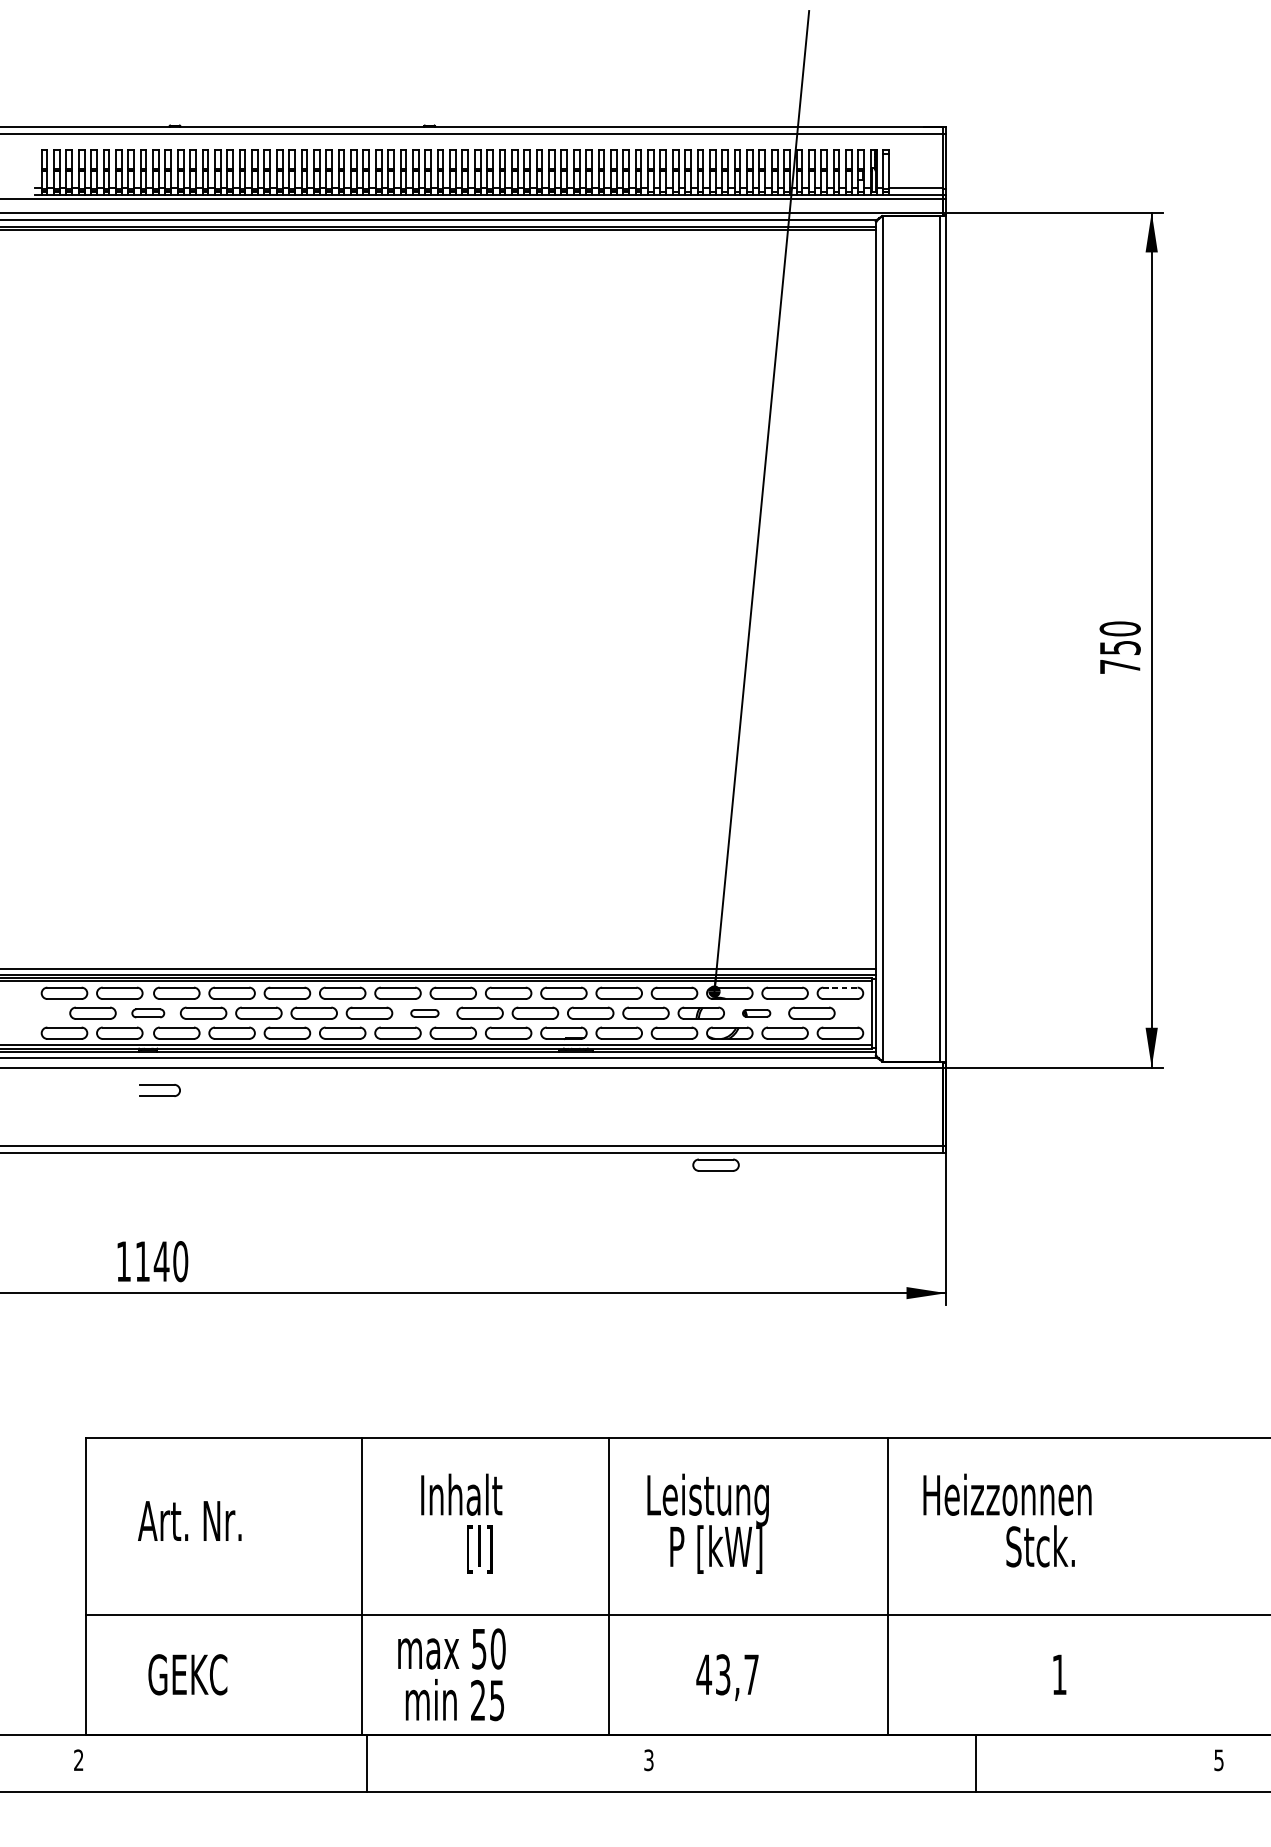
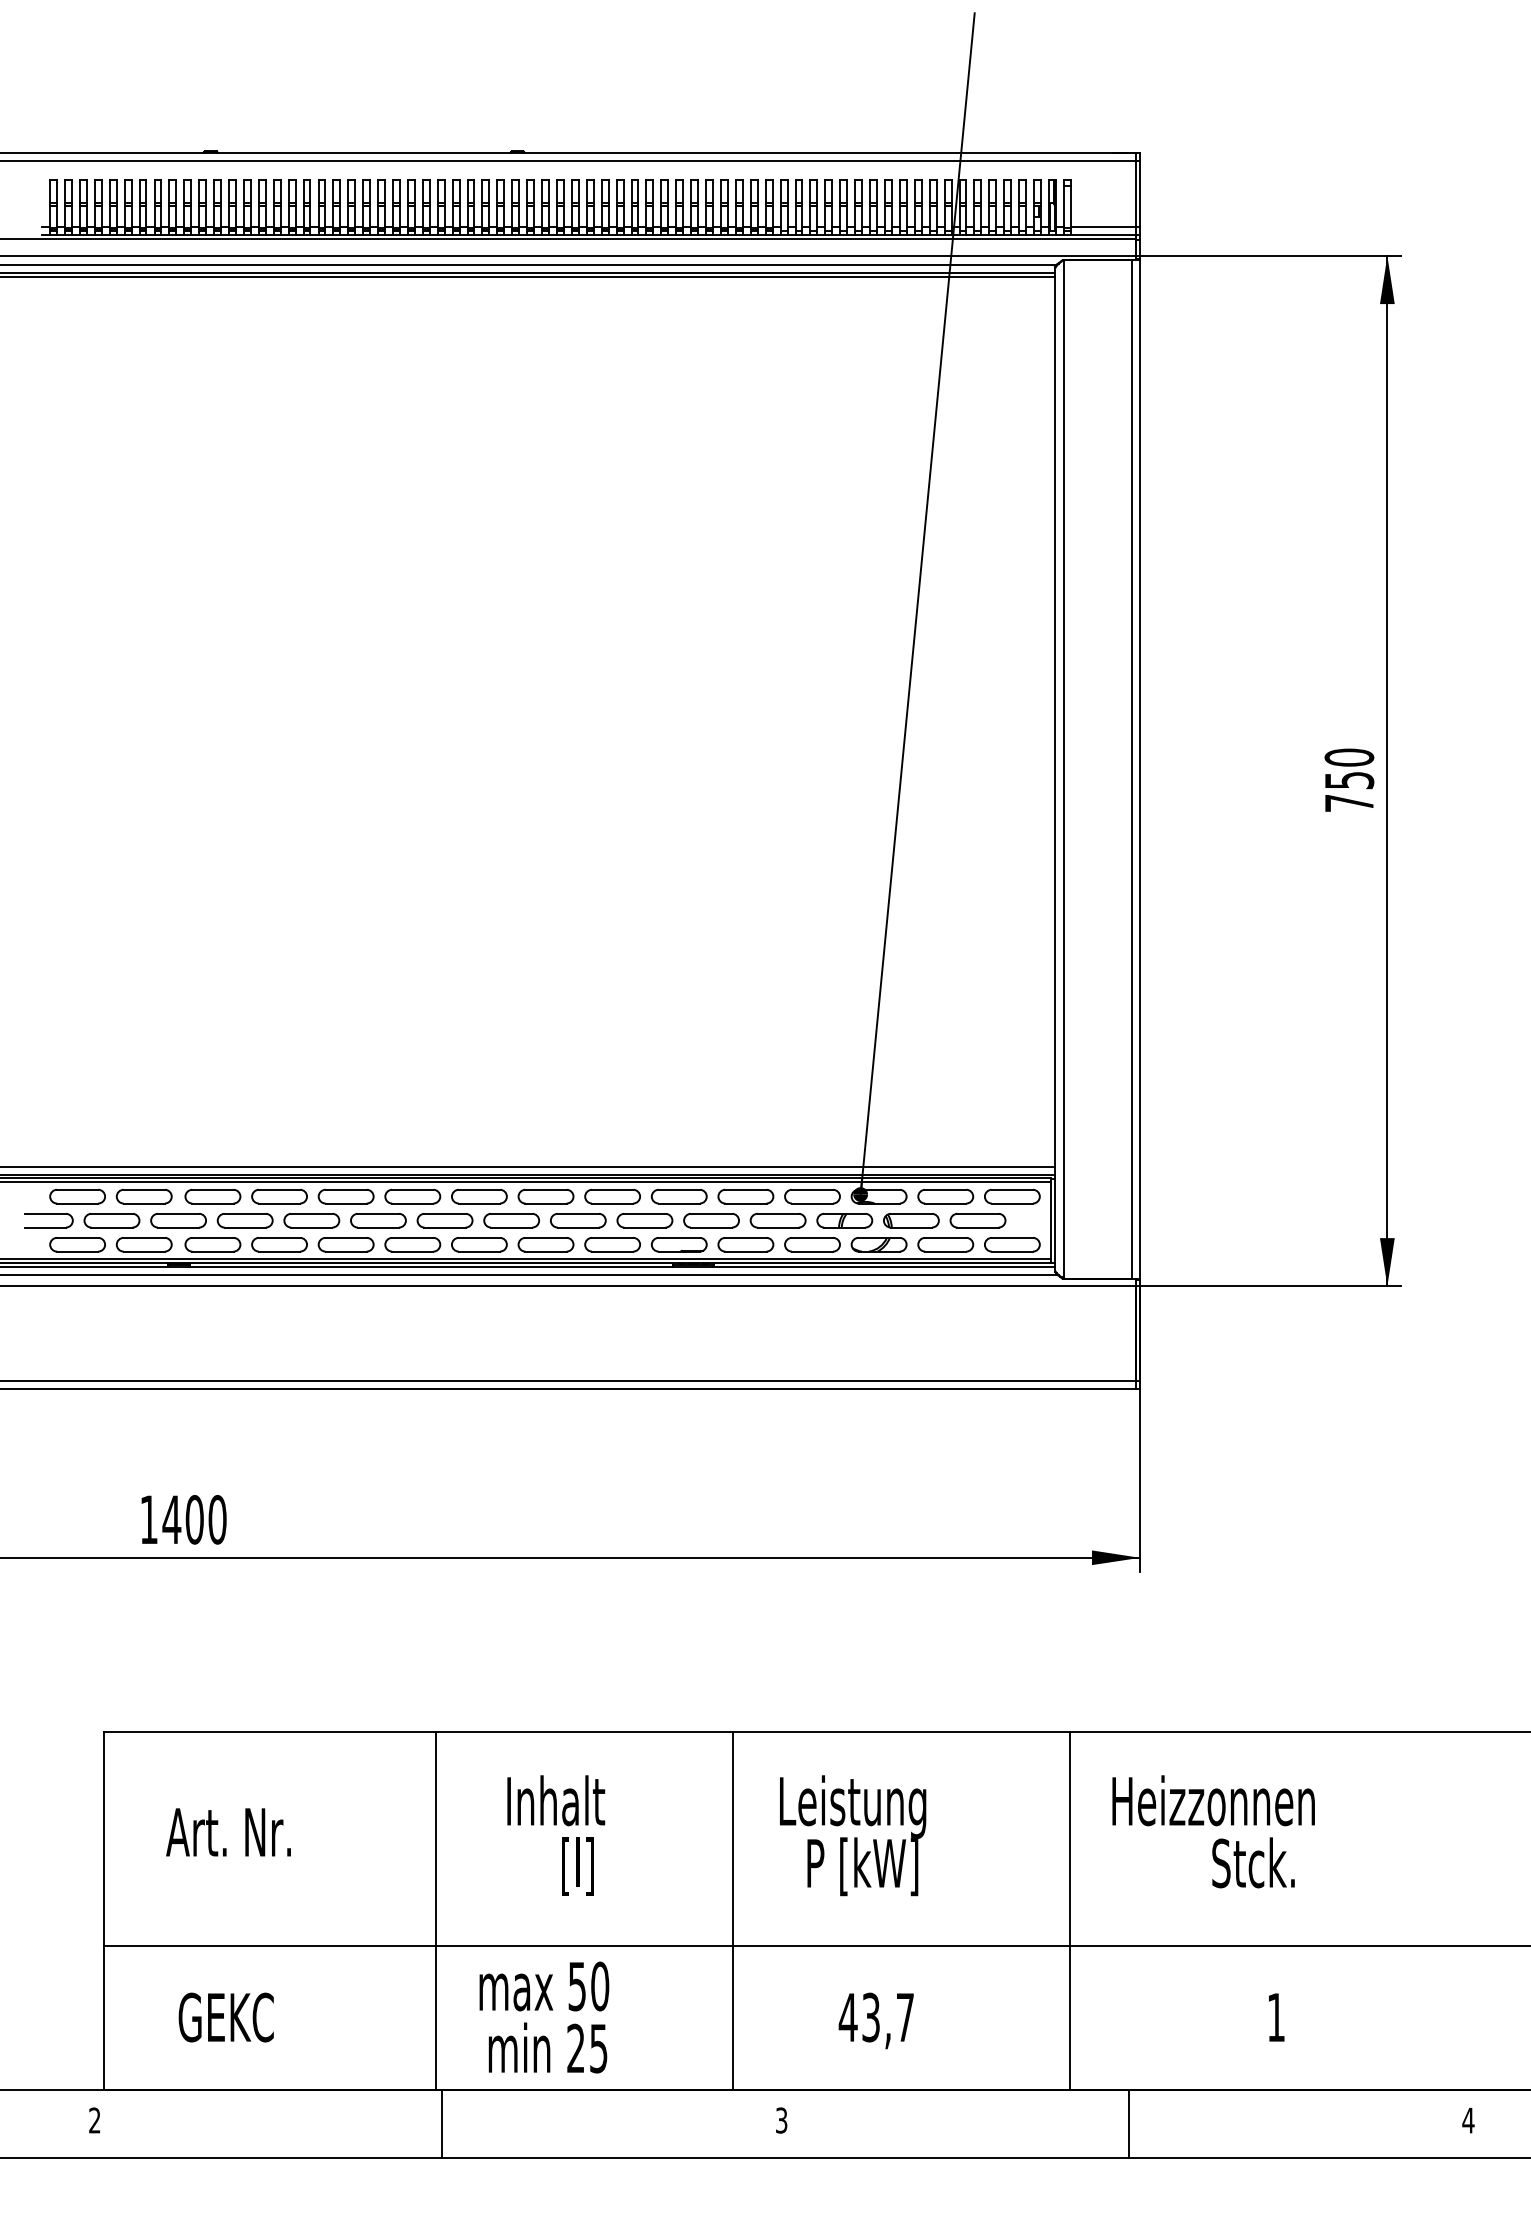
line: (840, 987) -> (1012, 1189), dashed -> solid
part: (148, 1013) -> (178, 1220), size x1.43
part: (424, 1013) -> (511, 1220), size x1.67
part: (756, 1013) -> (911, 1220), size x1.67
part: (159, 1090) -> (48, 1220), moved
part: (716, 1165) -> (862, 1403), removed
text: (152, 1261) -> (183, 1519), 1140 -> 1400
text: (1219, 1760) -> (1468, 2120), 5 -> 4
line: (976, 1762) -> (1129, 2123), moved

